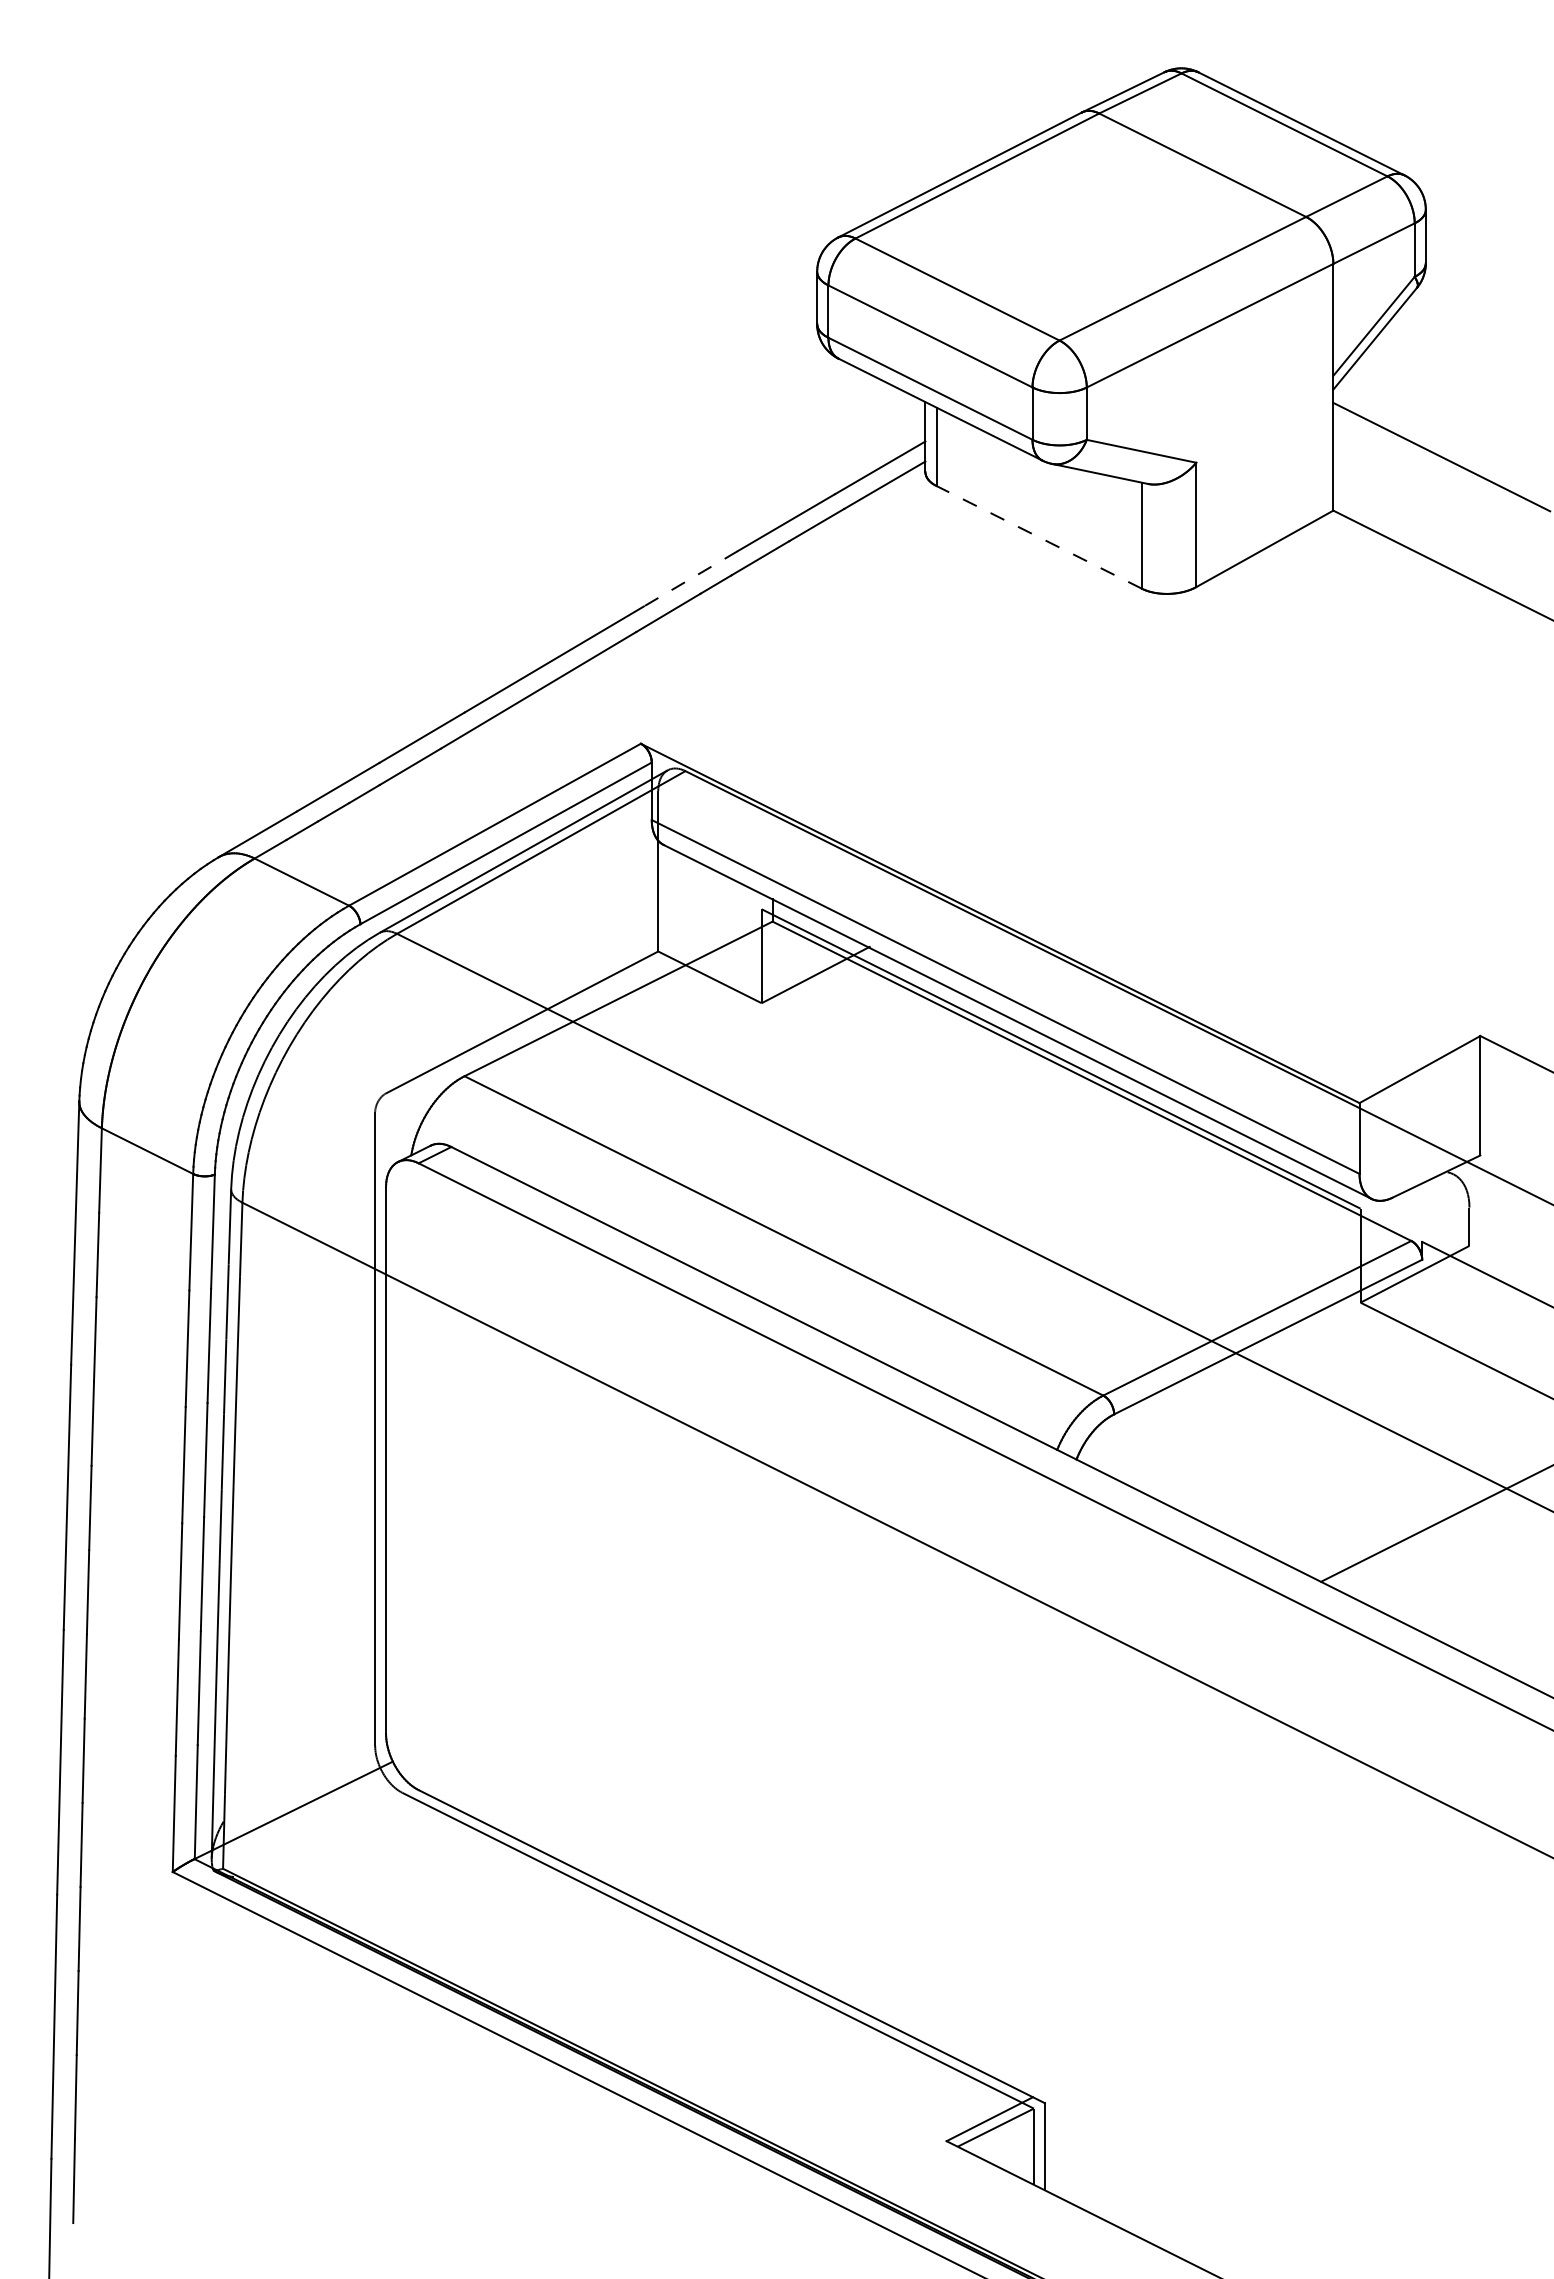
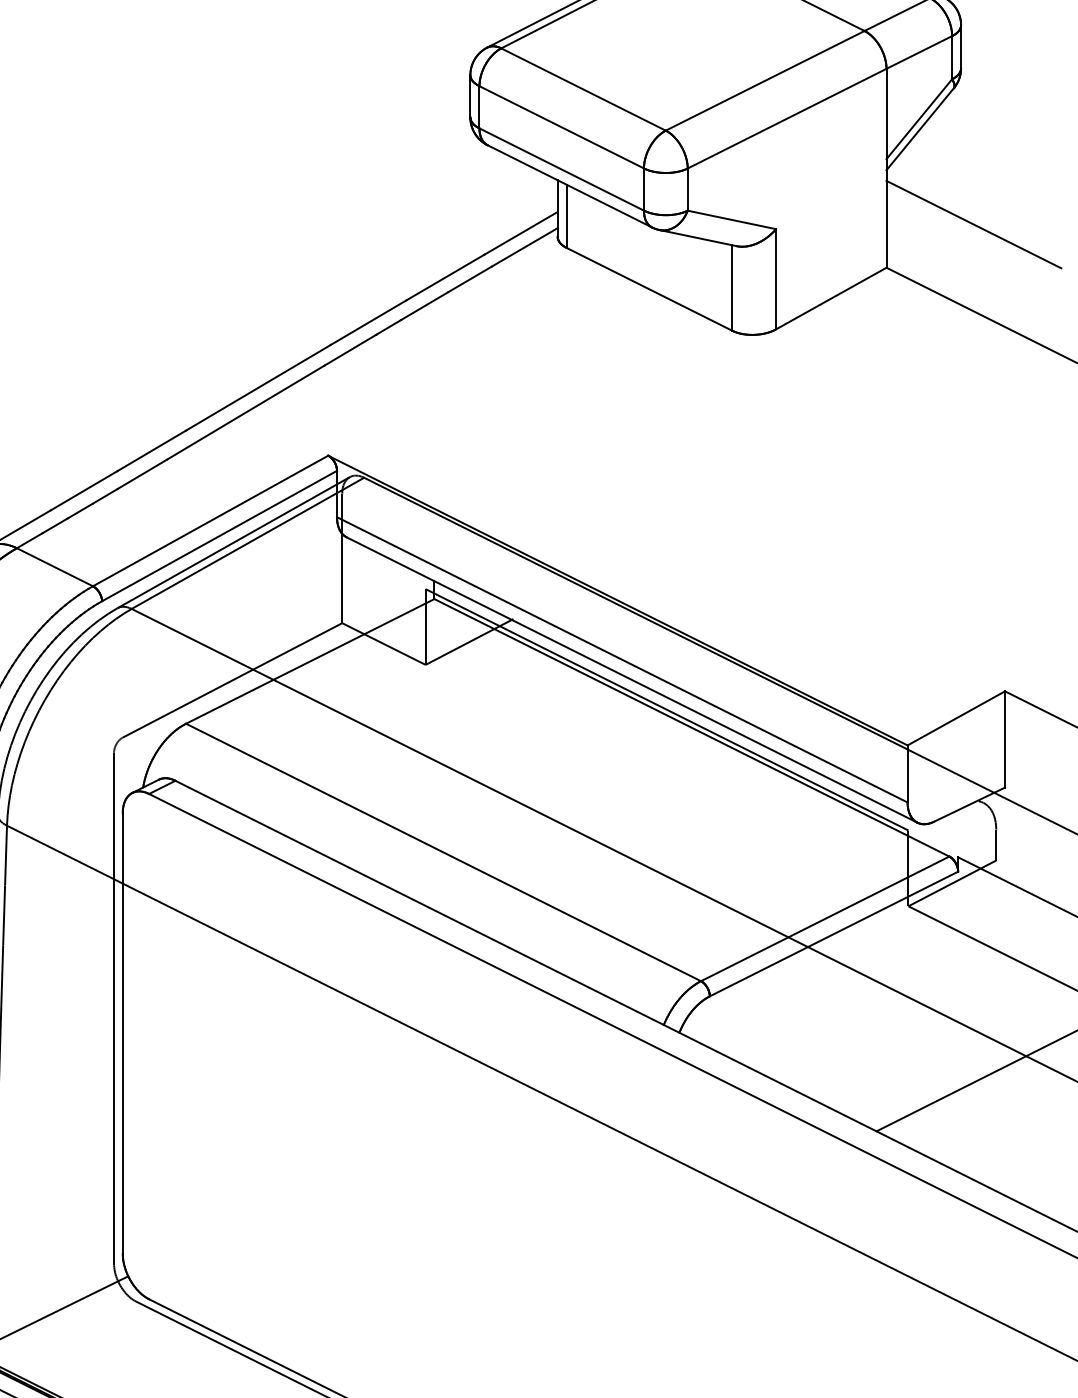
line: (1039, 537) -> (649, 289), dashed -> solid
line: (690, 578) -> (368, 322), dashed -> solid

